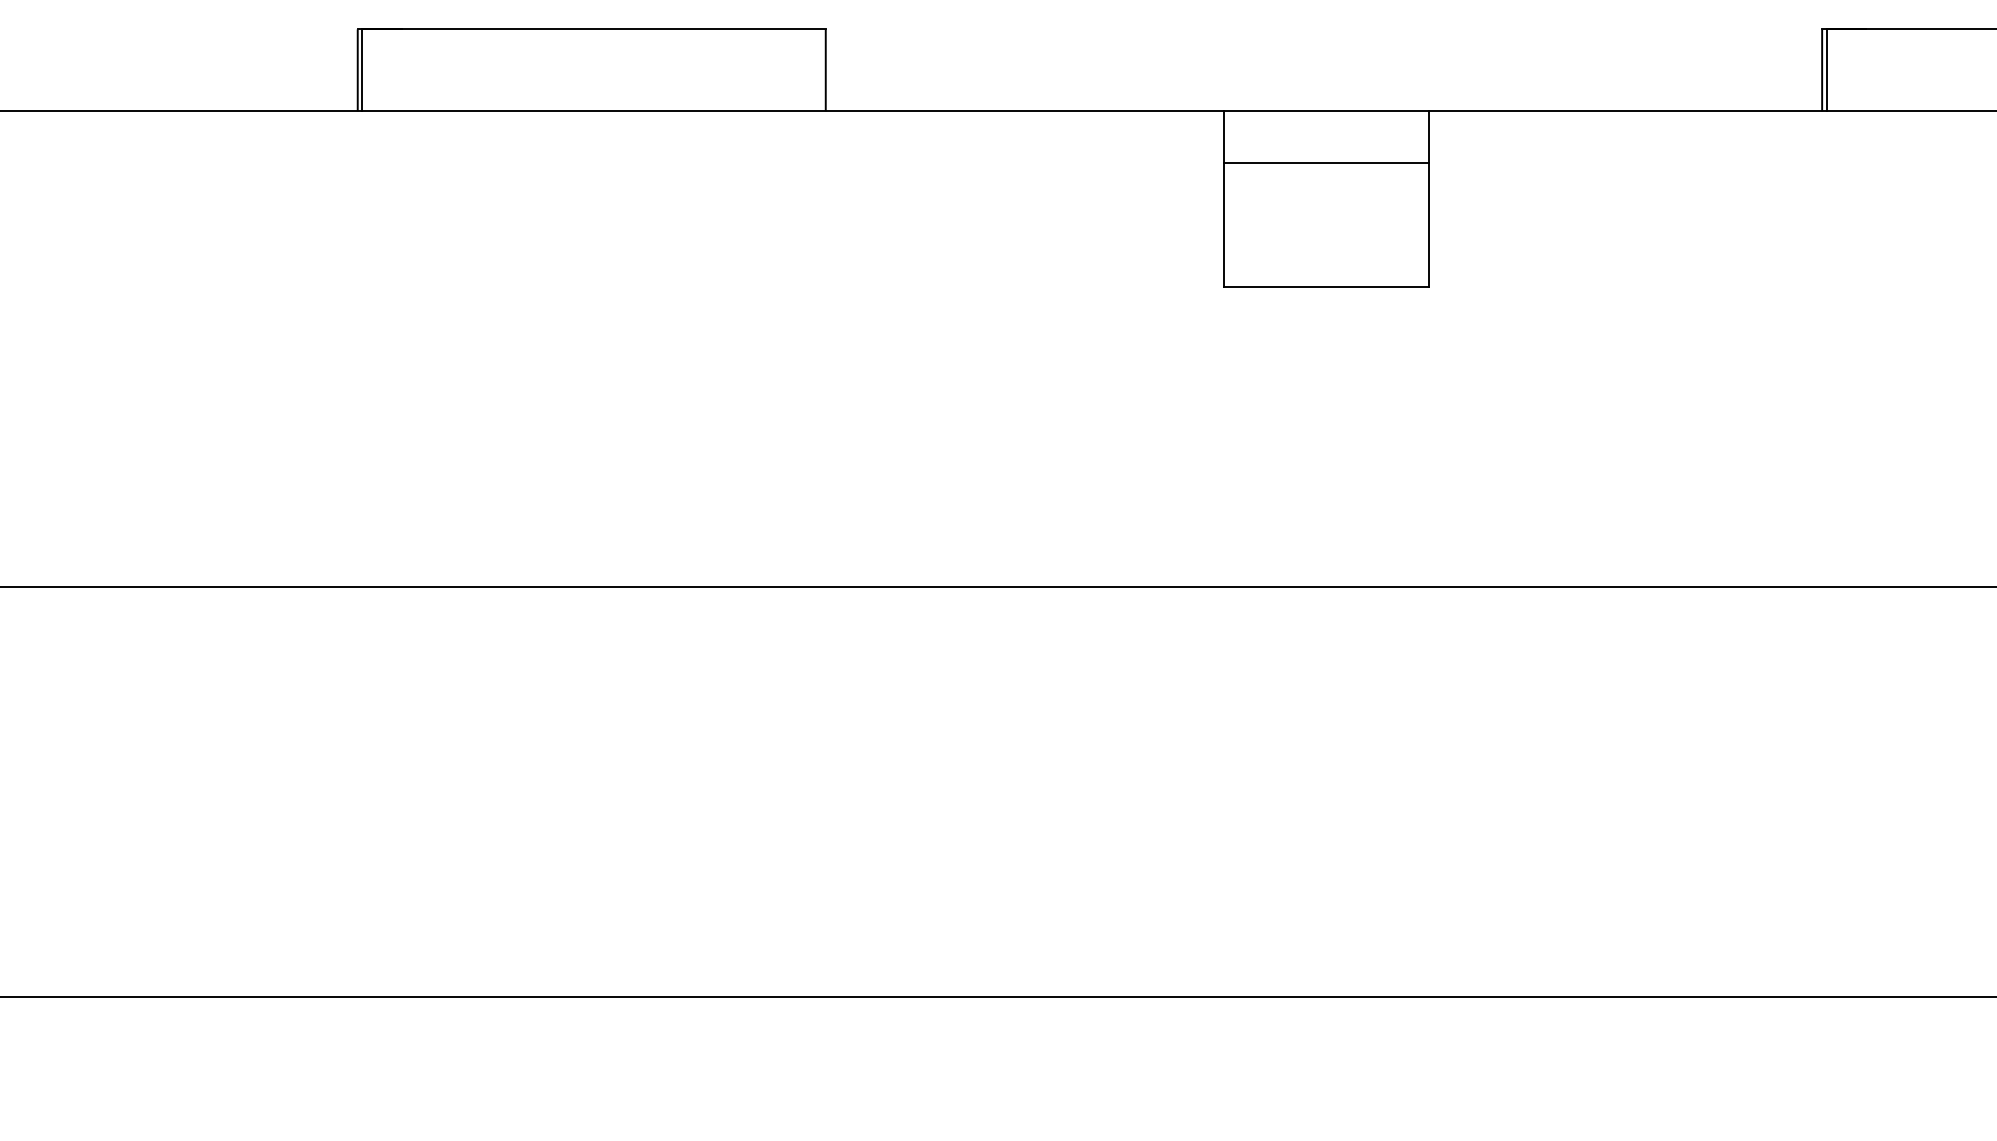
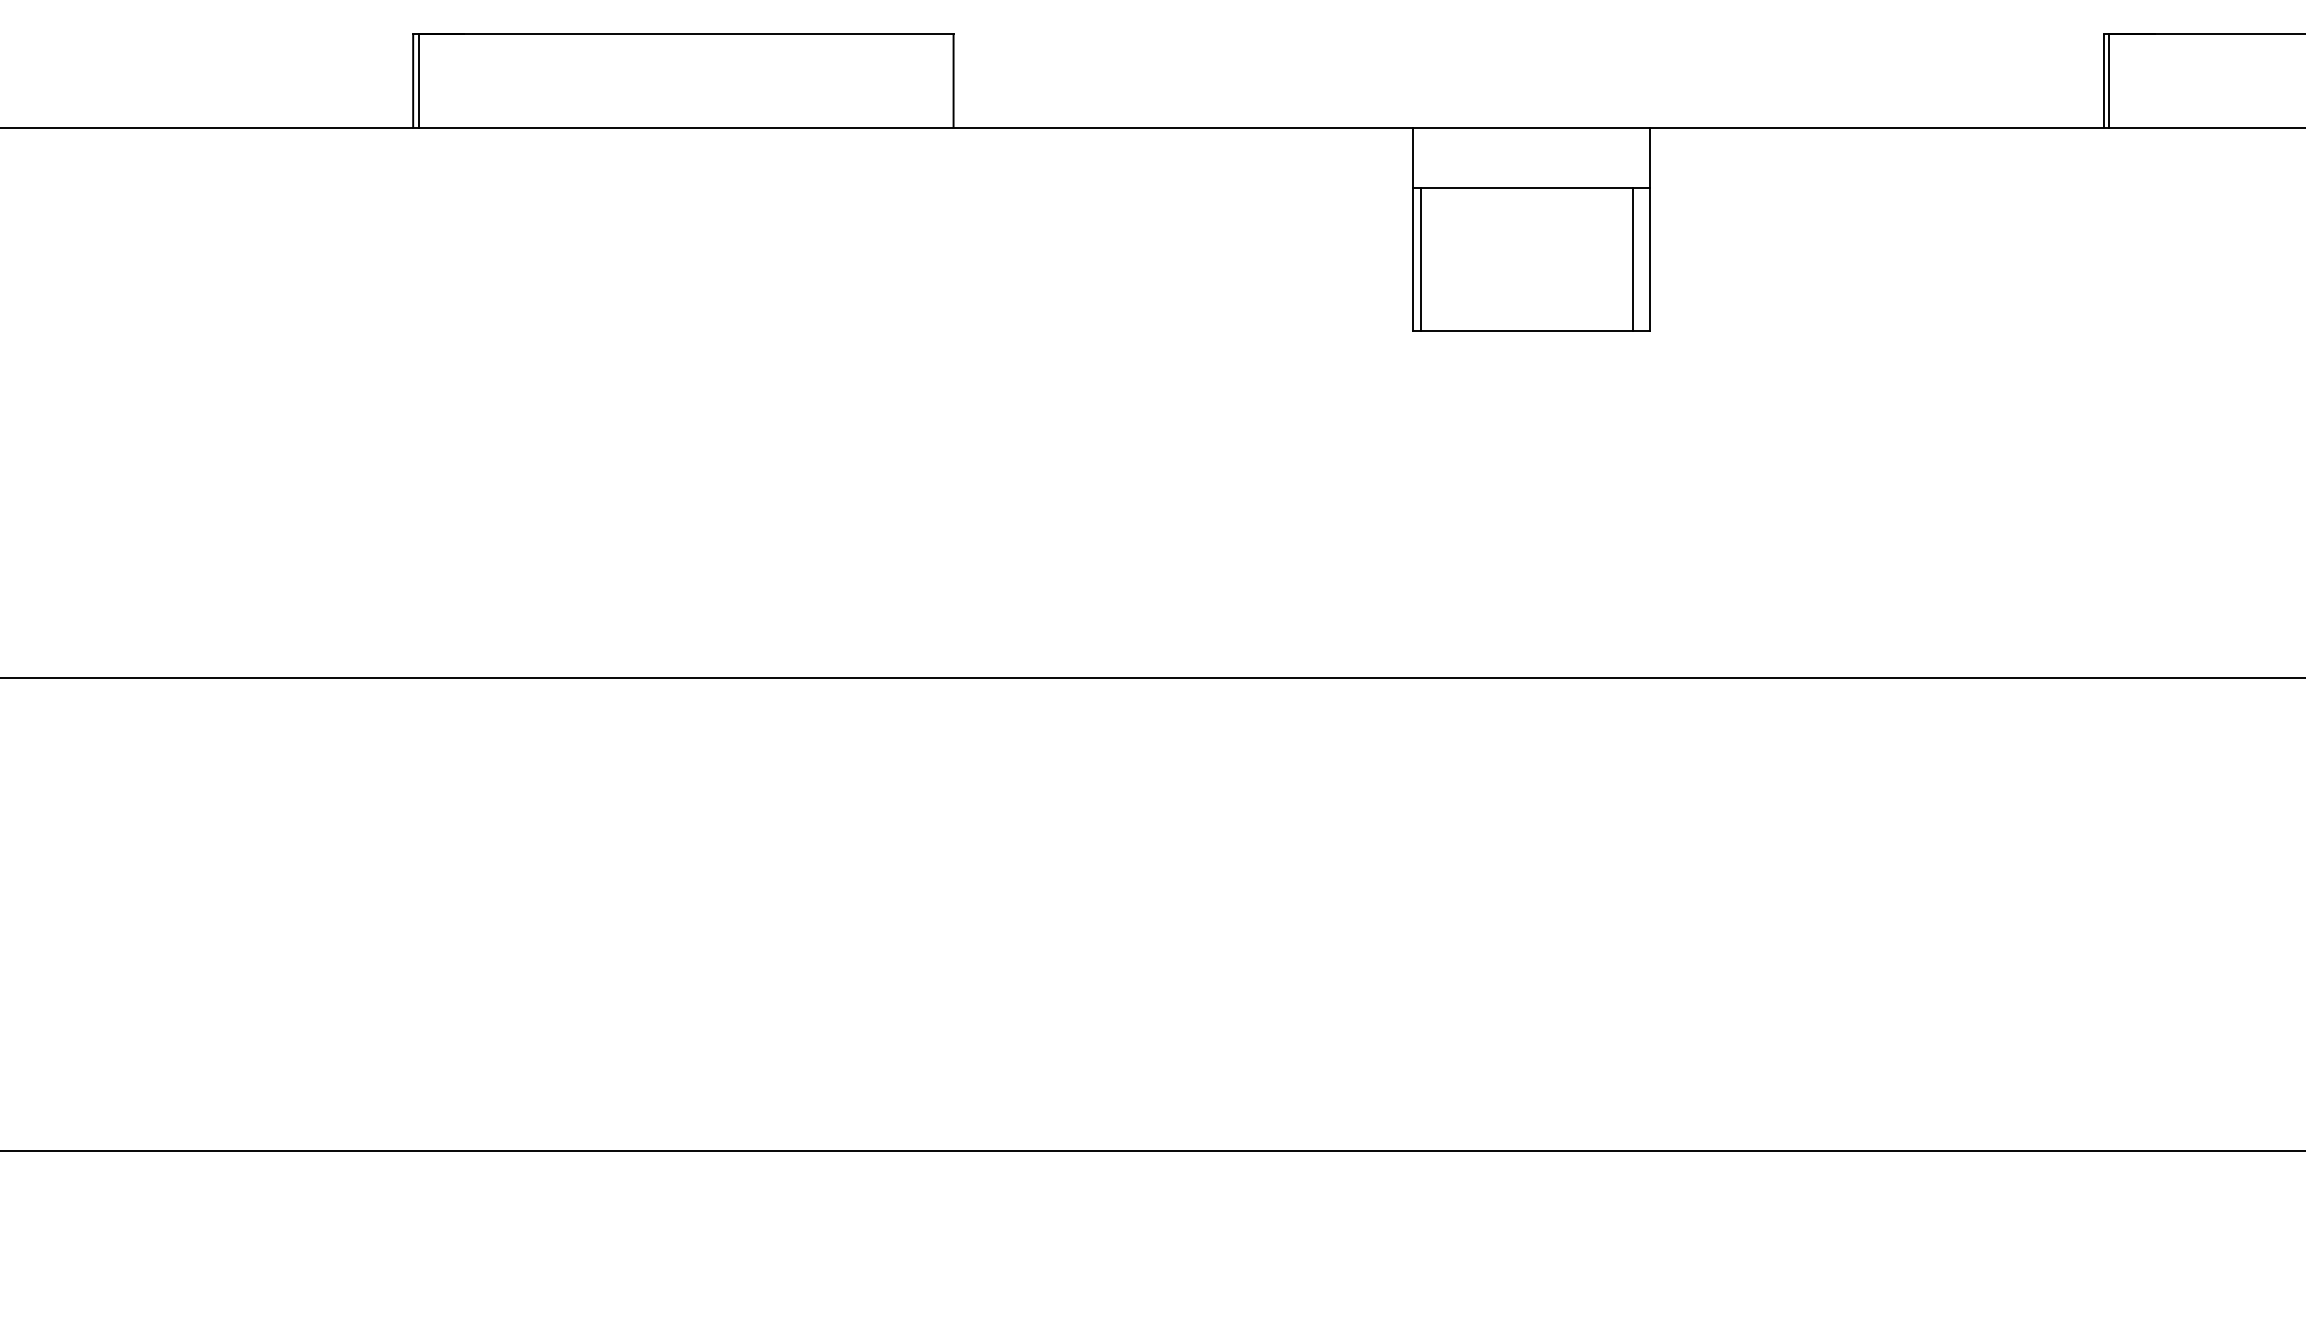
line: (1230, 224) -> (1420, 259), added
line: (1414, 224) -> (1633, 259), added

